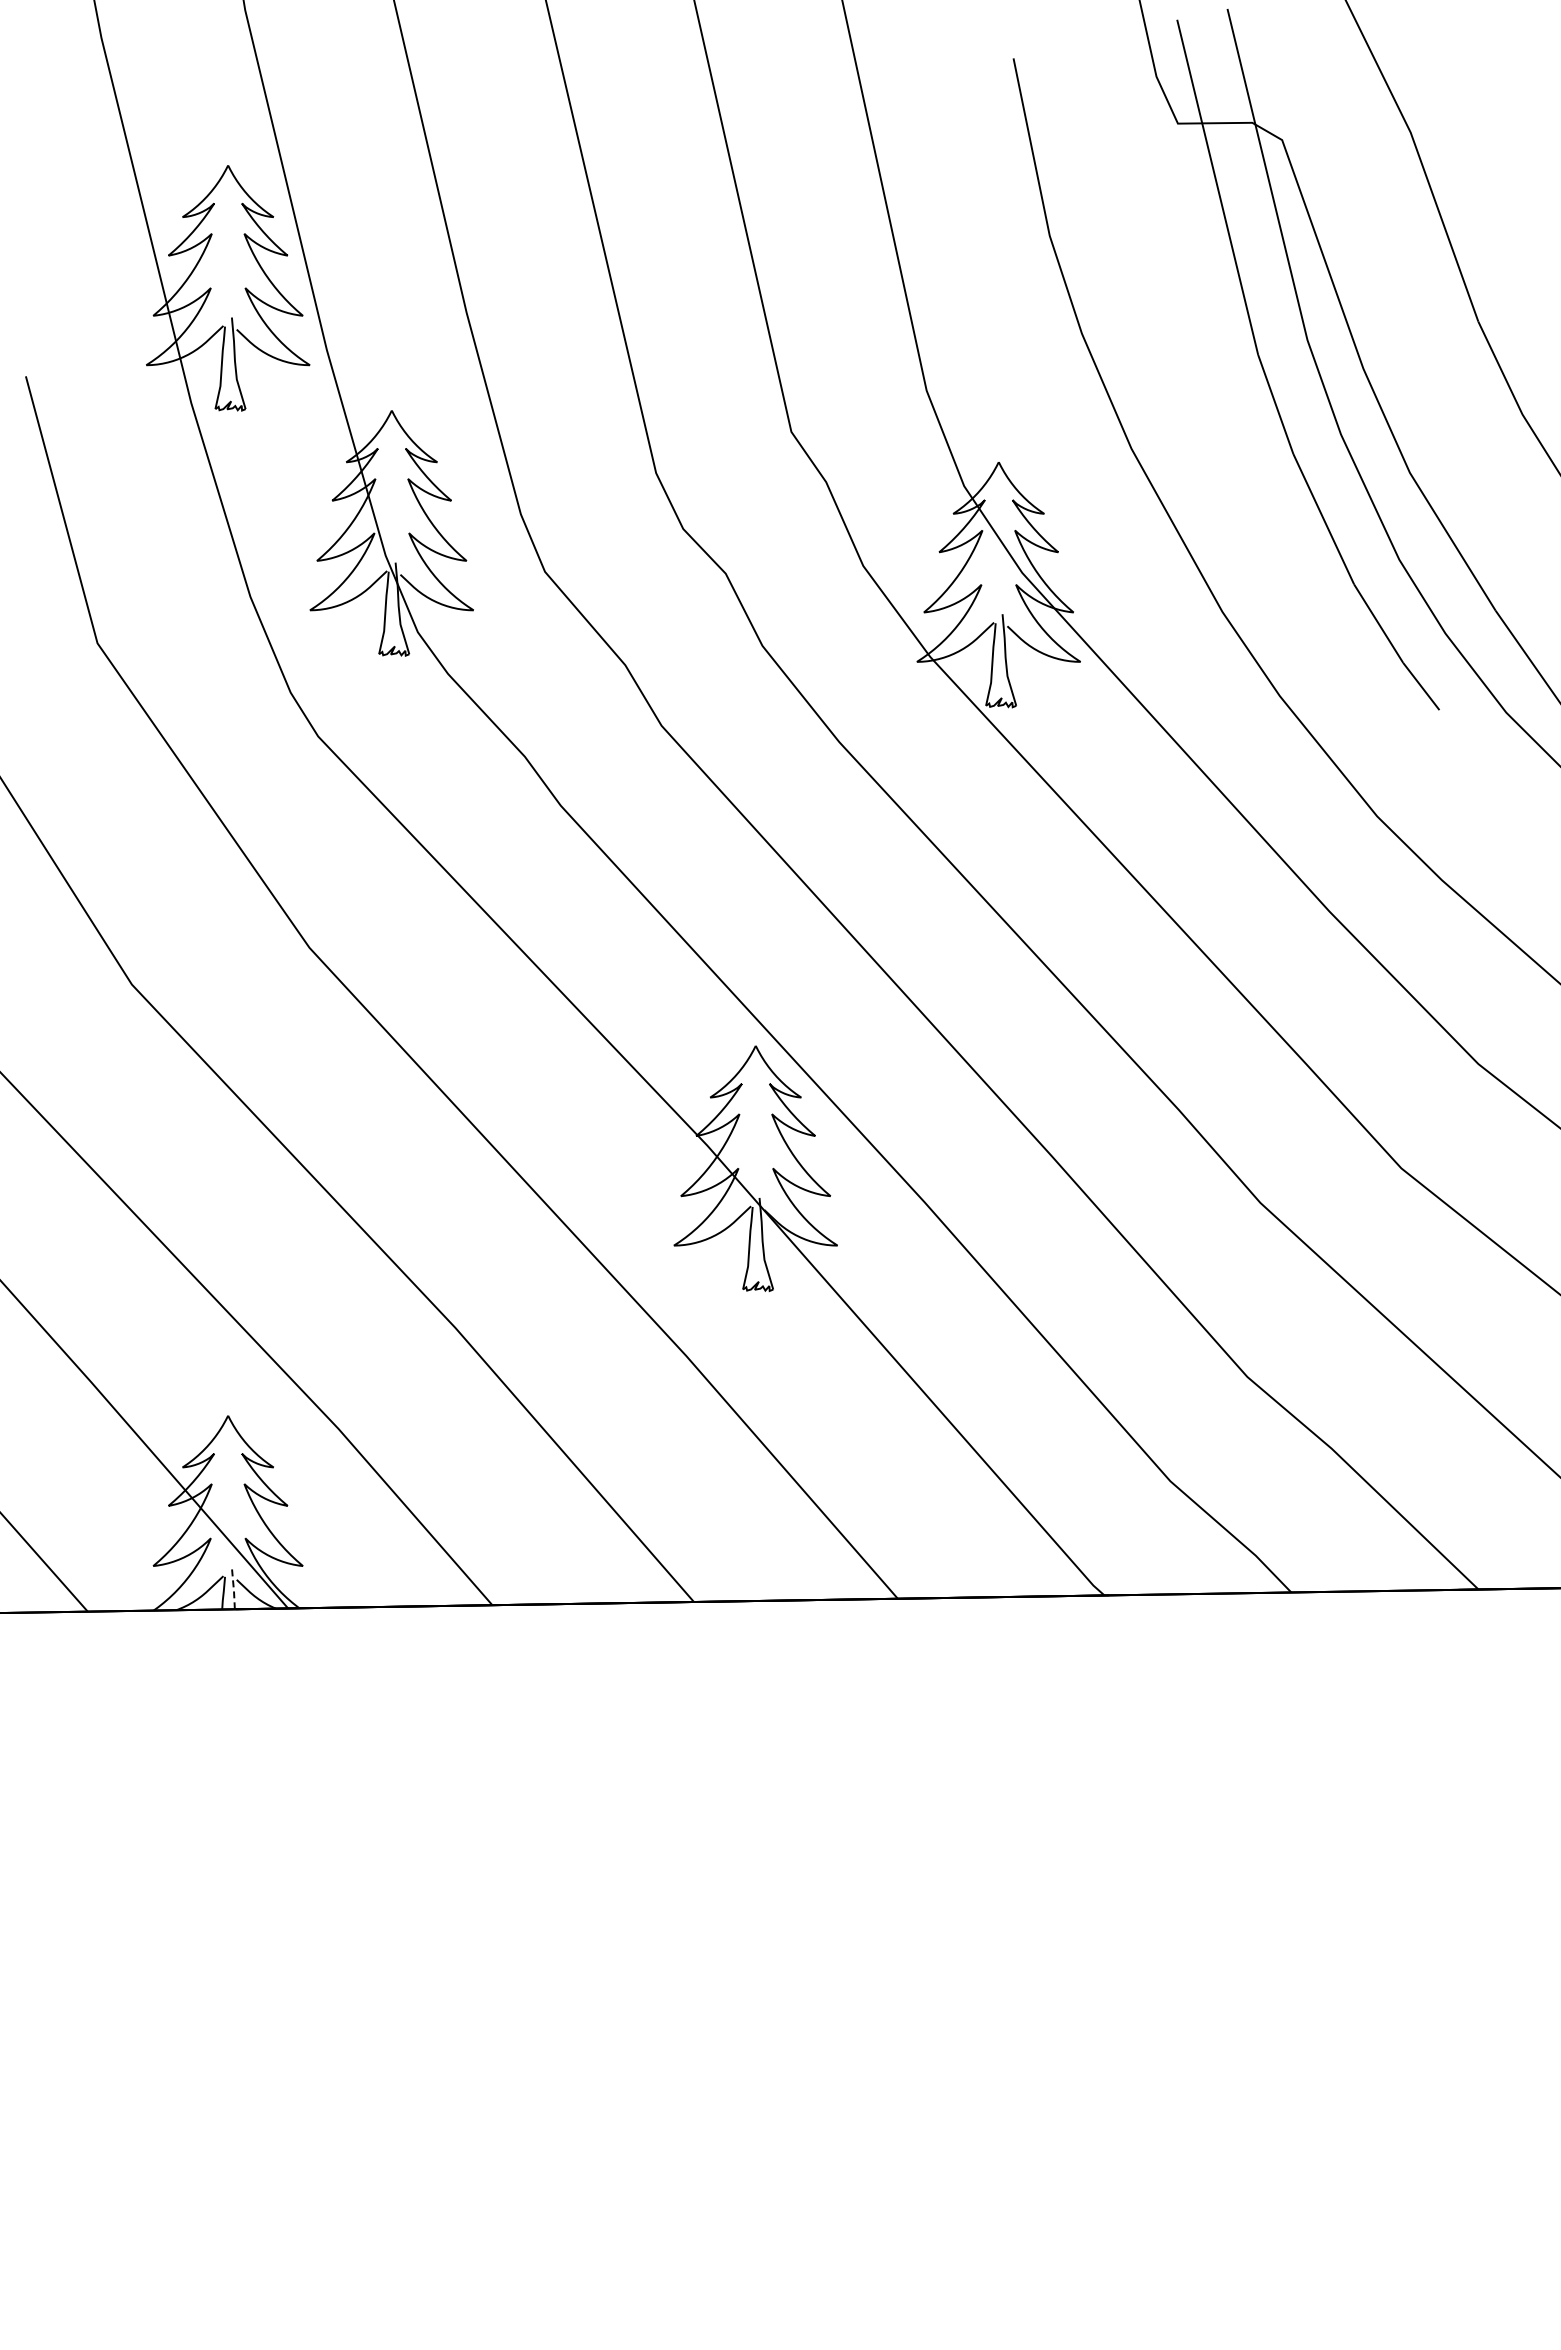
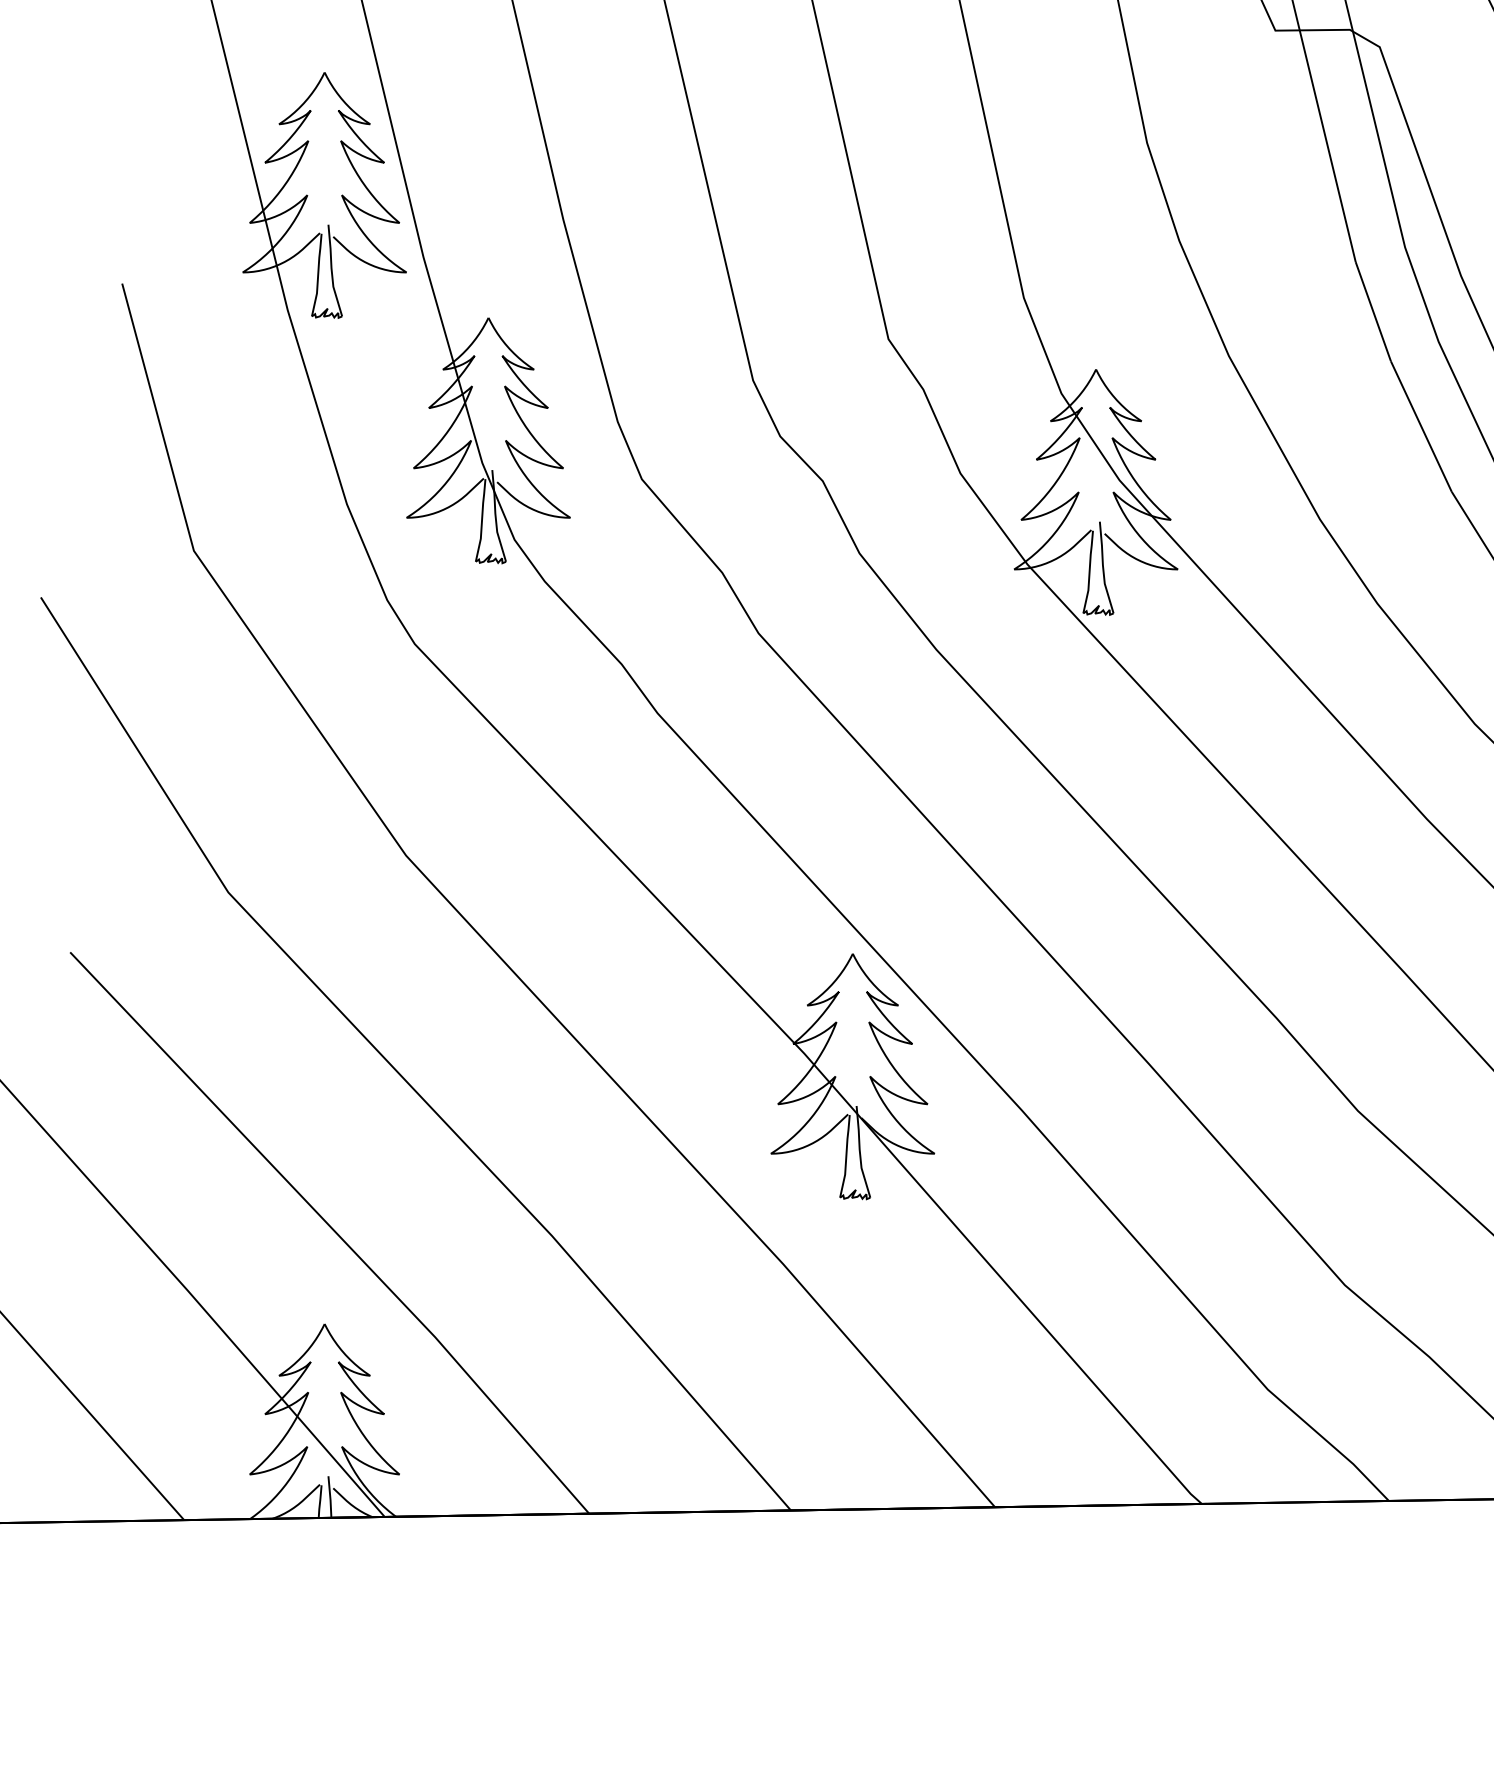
line: (233, 1588) -> (330, 1496), dashed -> solid

